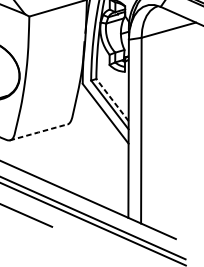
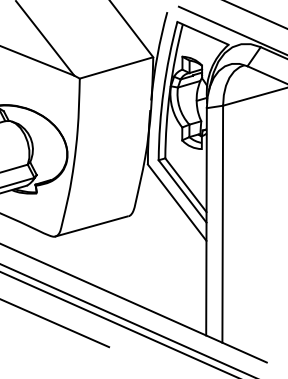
line: (112, 100) -> (185, 185), dashed -> solid
line: (38, 132) -> (91, 226), dashed -> solid

